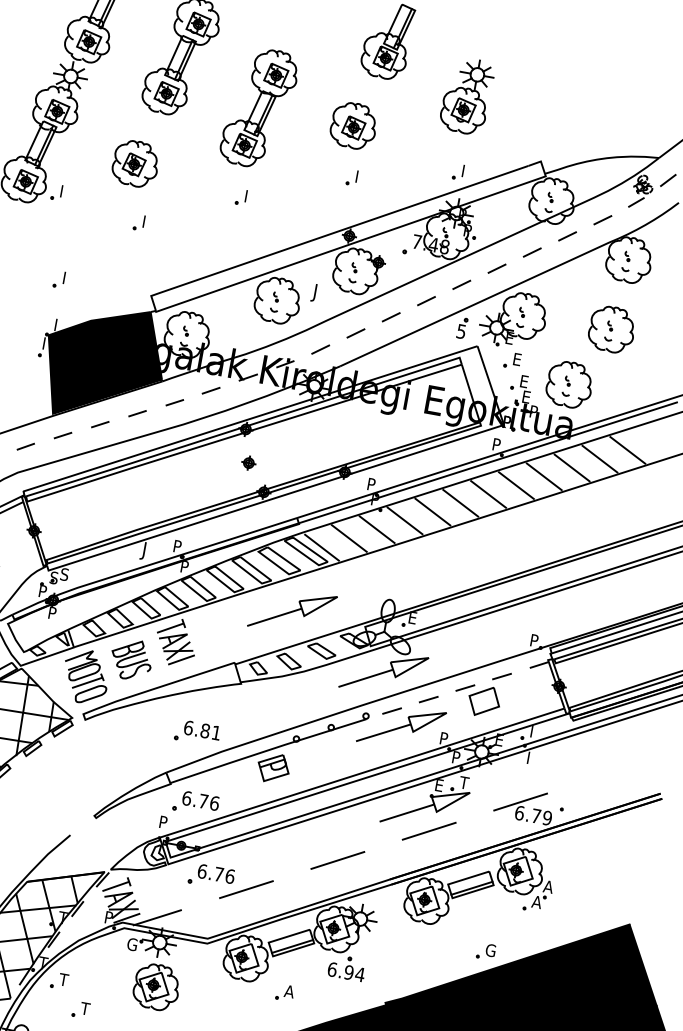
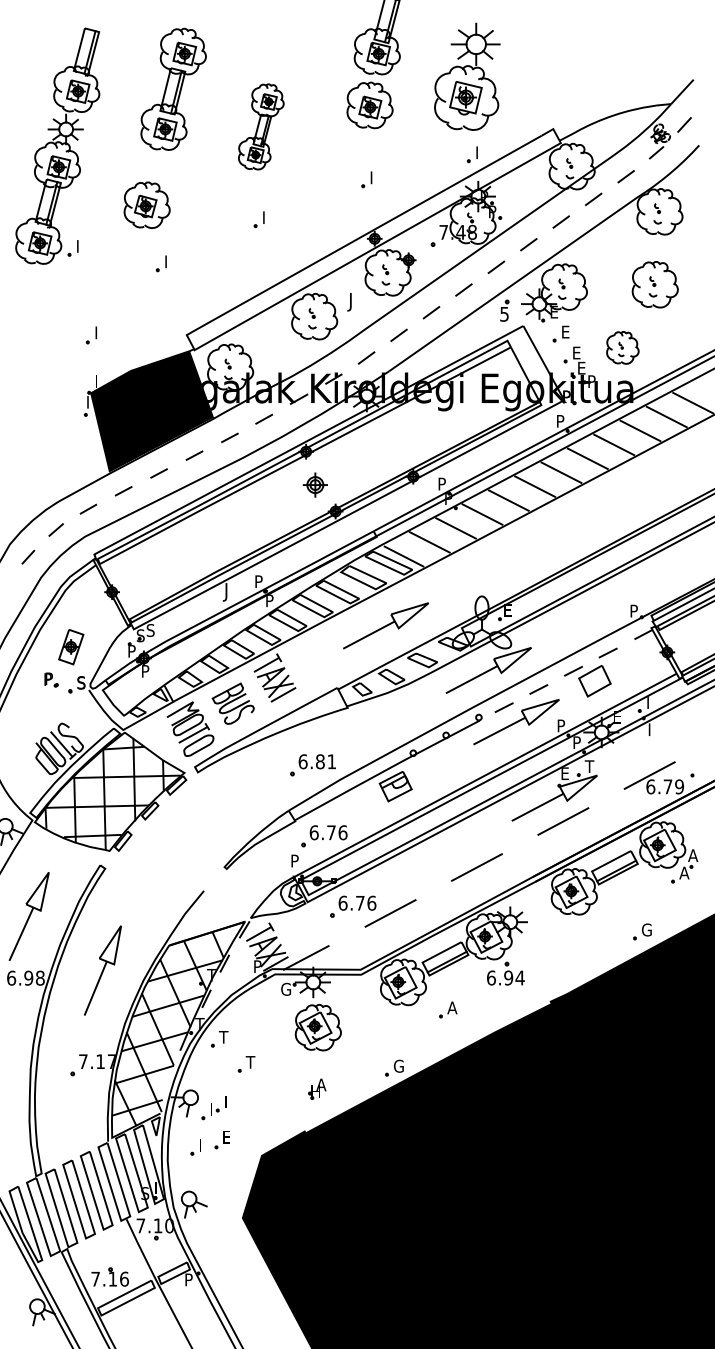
part: (467, 95) -> (467, 76), size x1.4
part: (259, 107) -> (261, 126), size x0.7
part: (353, 125) -> (369, 105), moved
part: (569, 384) -> (622, 347), size x0.7
part: (248, 462) -> (314, 484), size x1.6

